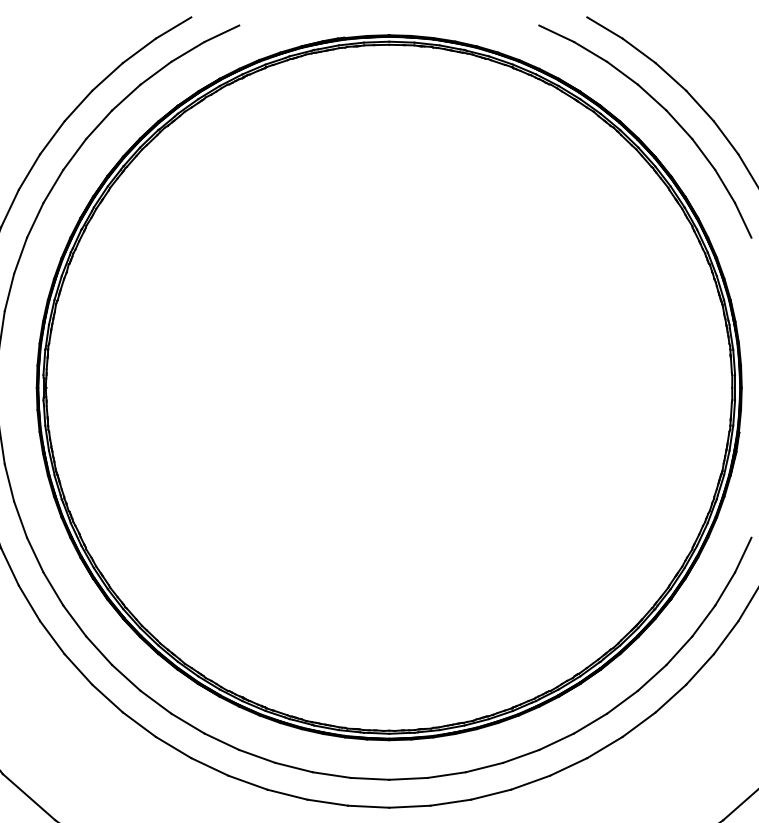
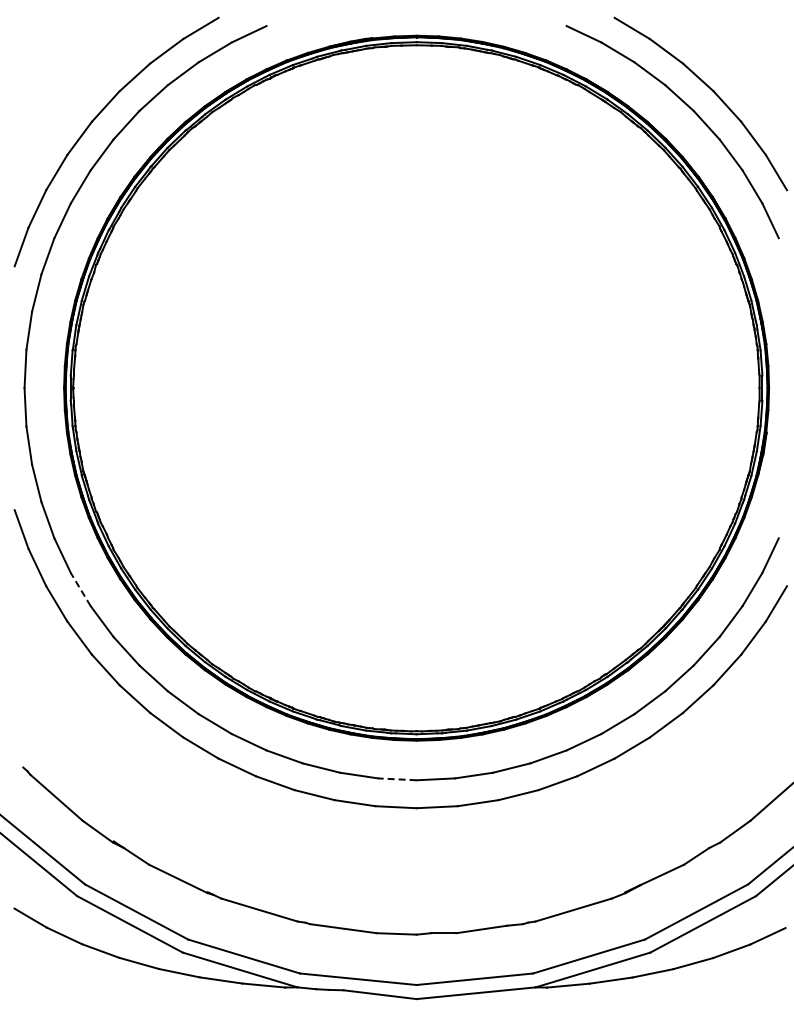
line: (53, 589) -> (80, 589), solid -> dashed
line: (369, 779) -> (396, 779), solid -> dashed

